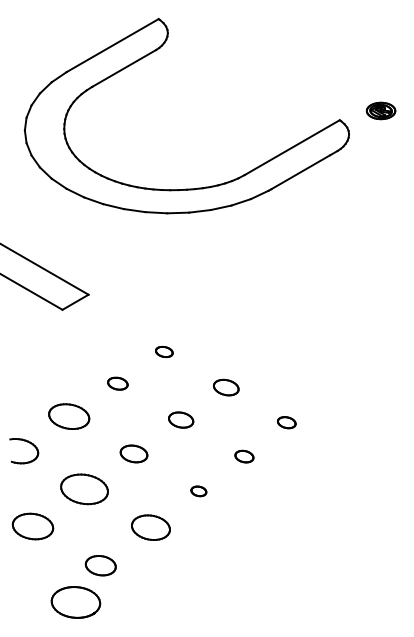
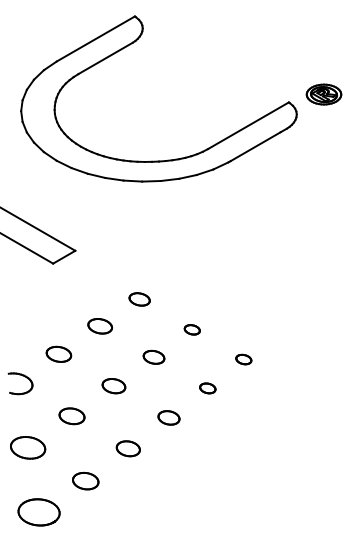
part: (380, 110) -> (323, 94), size x1.43
part: (164, 351) -> (139, 299), size x1.43
part: (117, 383) -> (99, 326), size x1.43
part: (225, 387) -> (191, 329), size x0.71
part: (69, 416) -> (59, 354), size x0.71
part: (84, 489) -> (71, 416), size x0.62
part: (198, 491) -> (168, 418), size x1.67
part: (150, 527) -> (127, 448), size x0.71
part: (75, 602) -> (38, 512), moved

